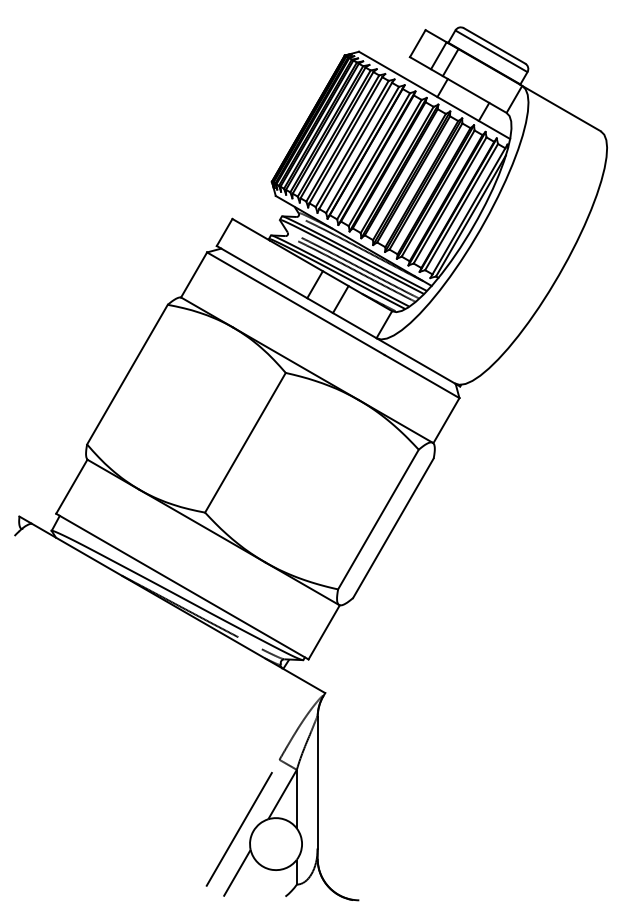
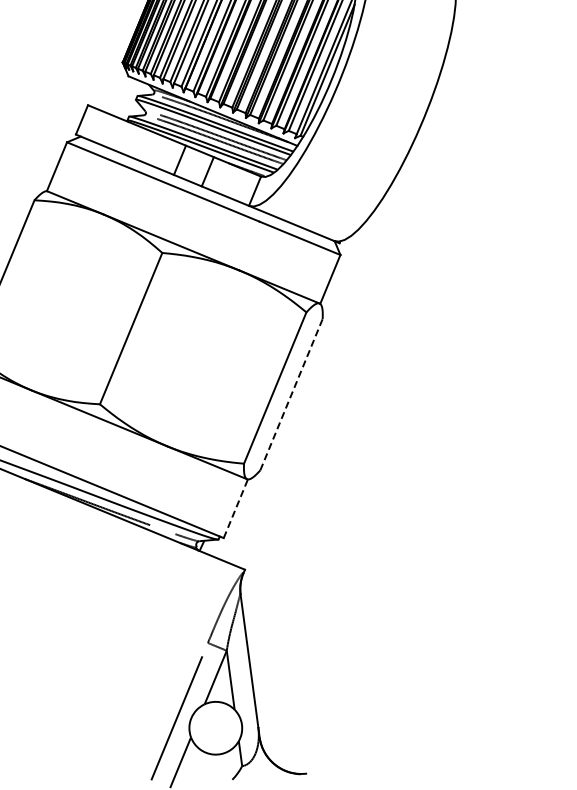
line: (393, 528) -> (291, 394), solid -> dashed
line: (324, 631) -> (236, 507), solid -> dashed

